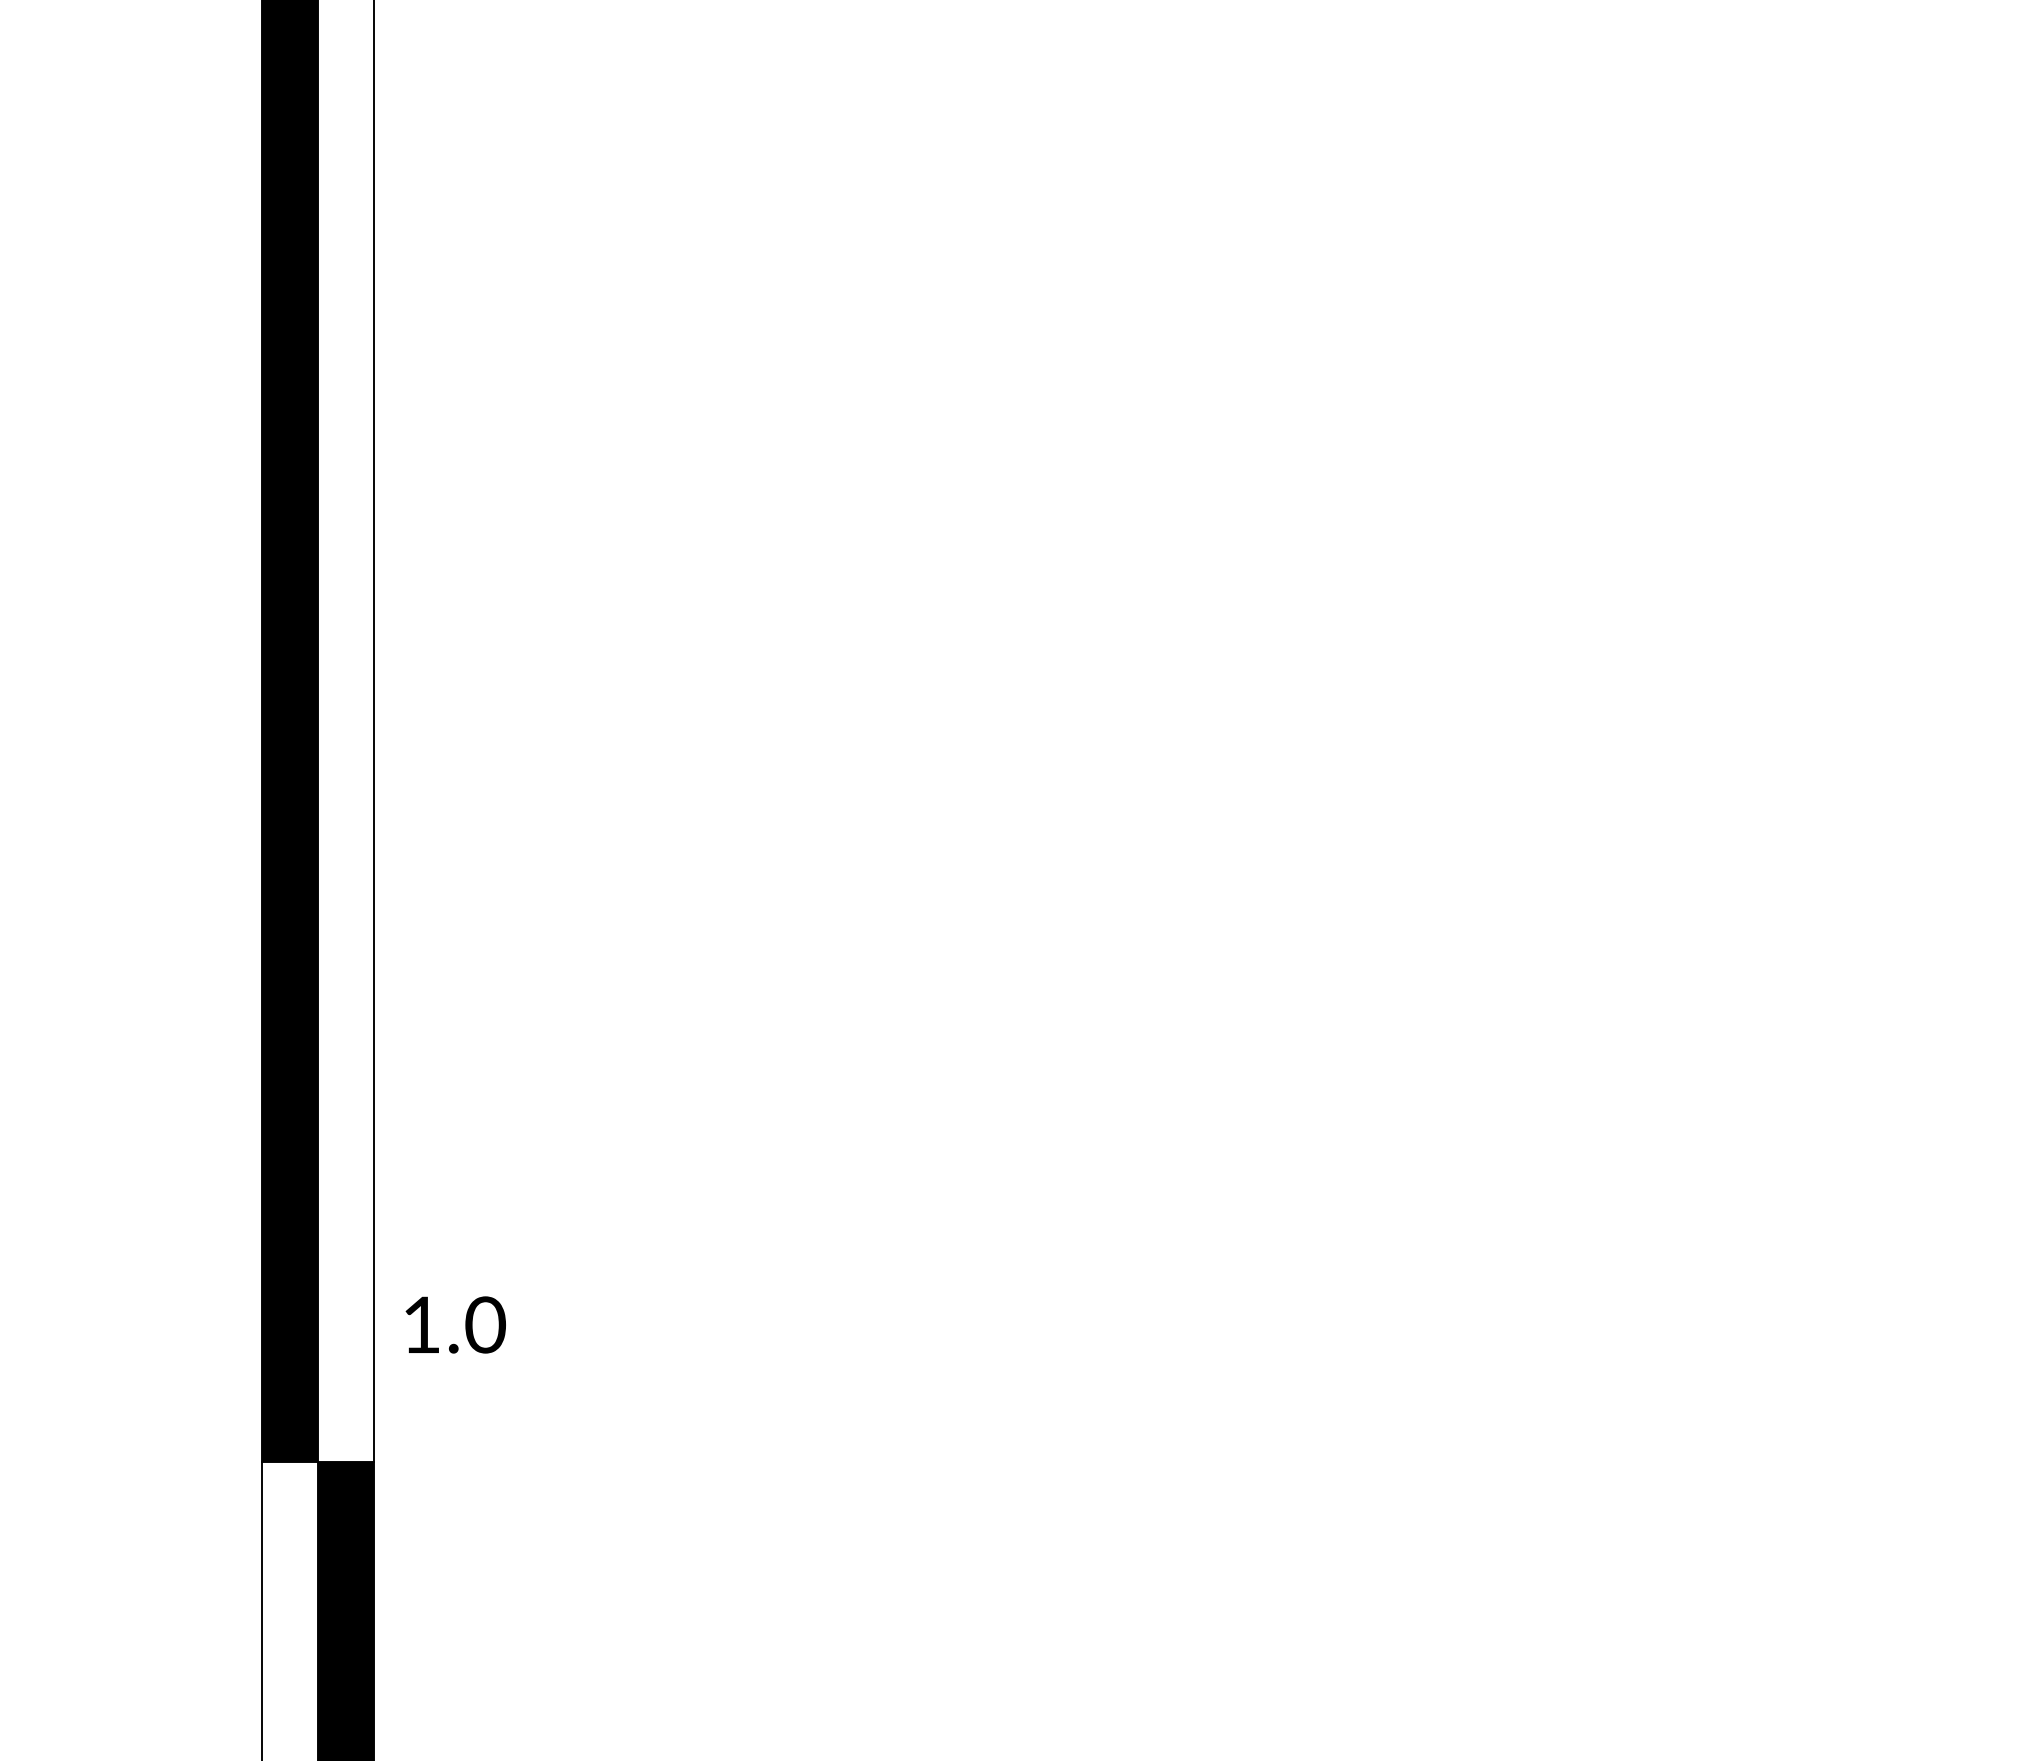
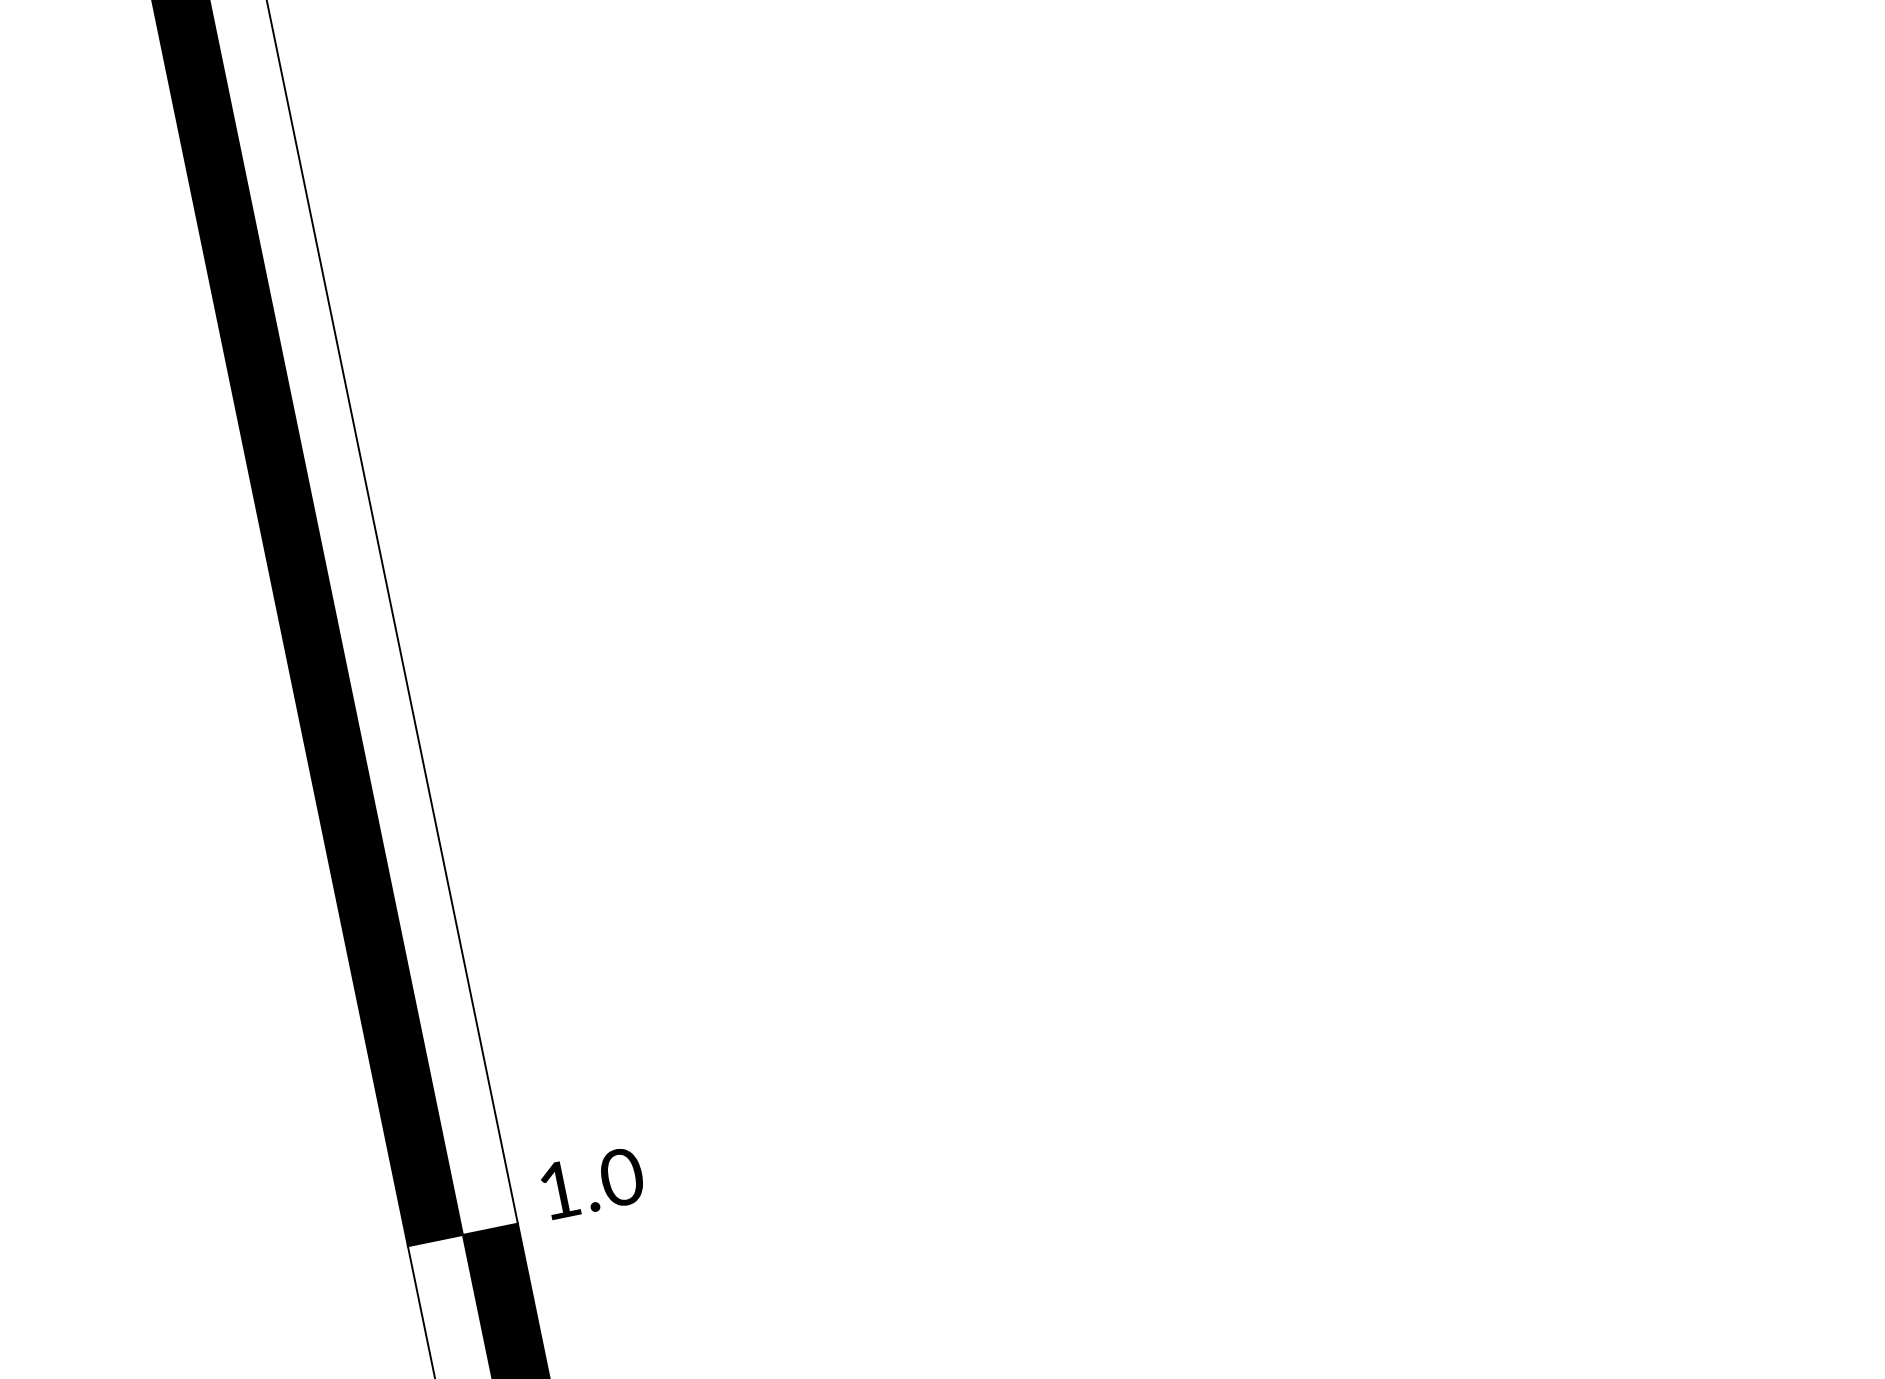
text: (455, 1324) -> (592, 1182), moved

